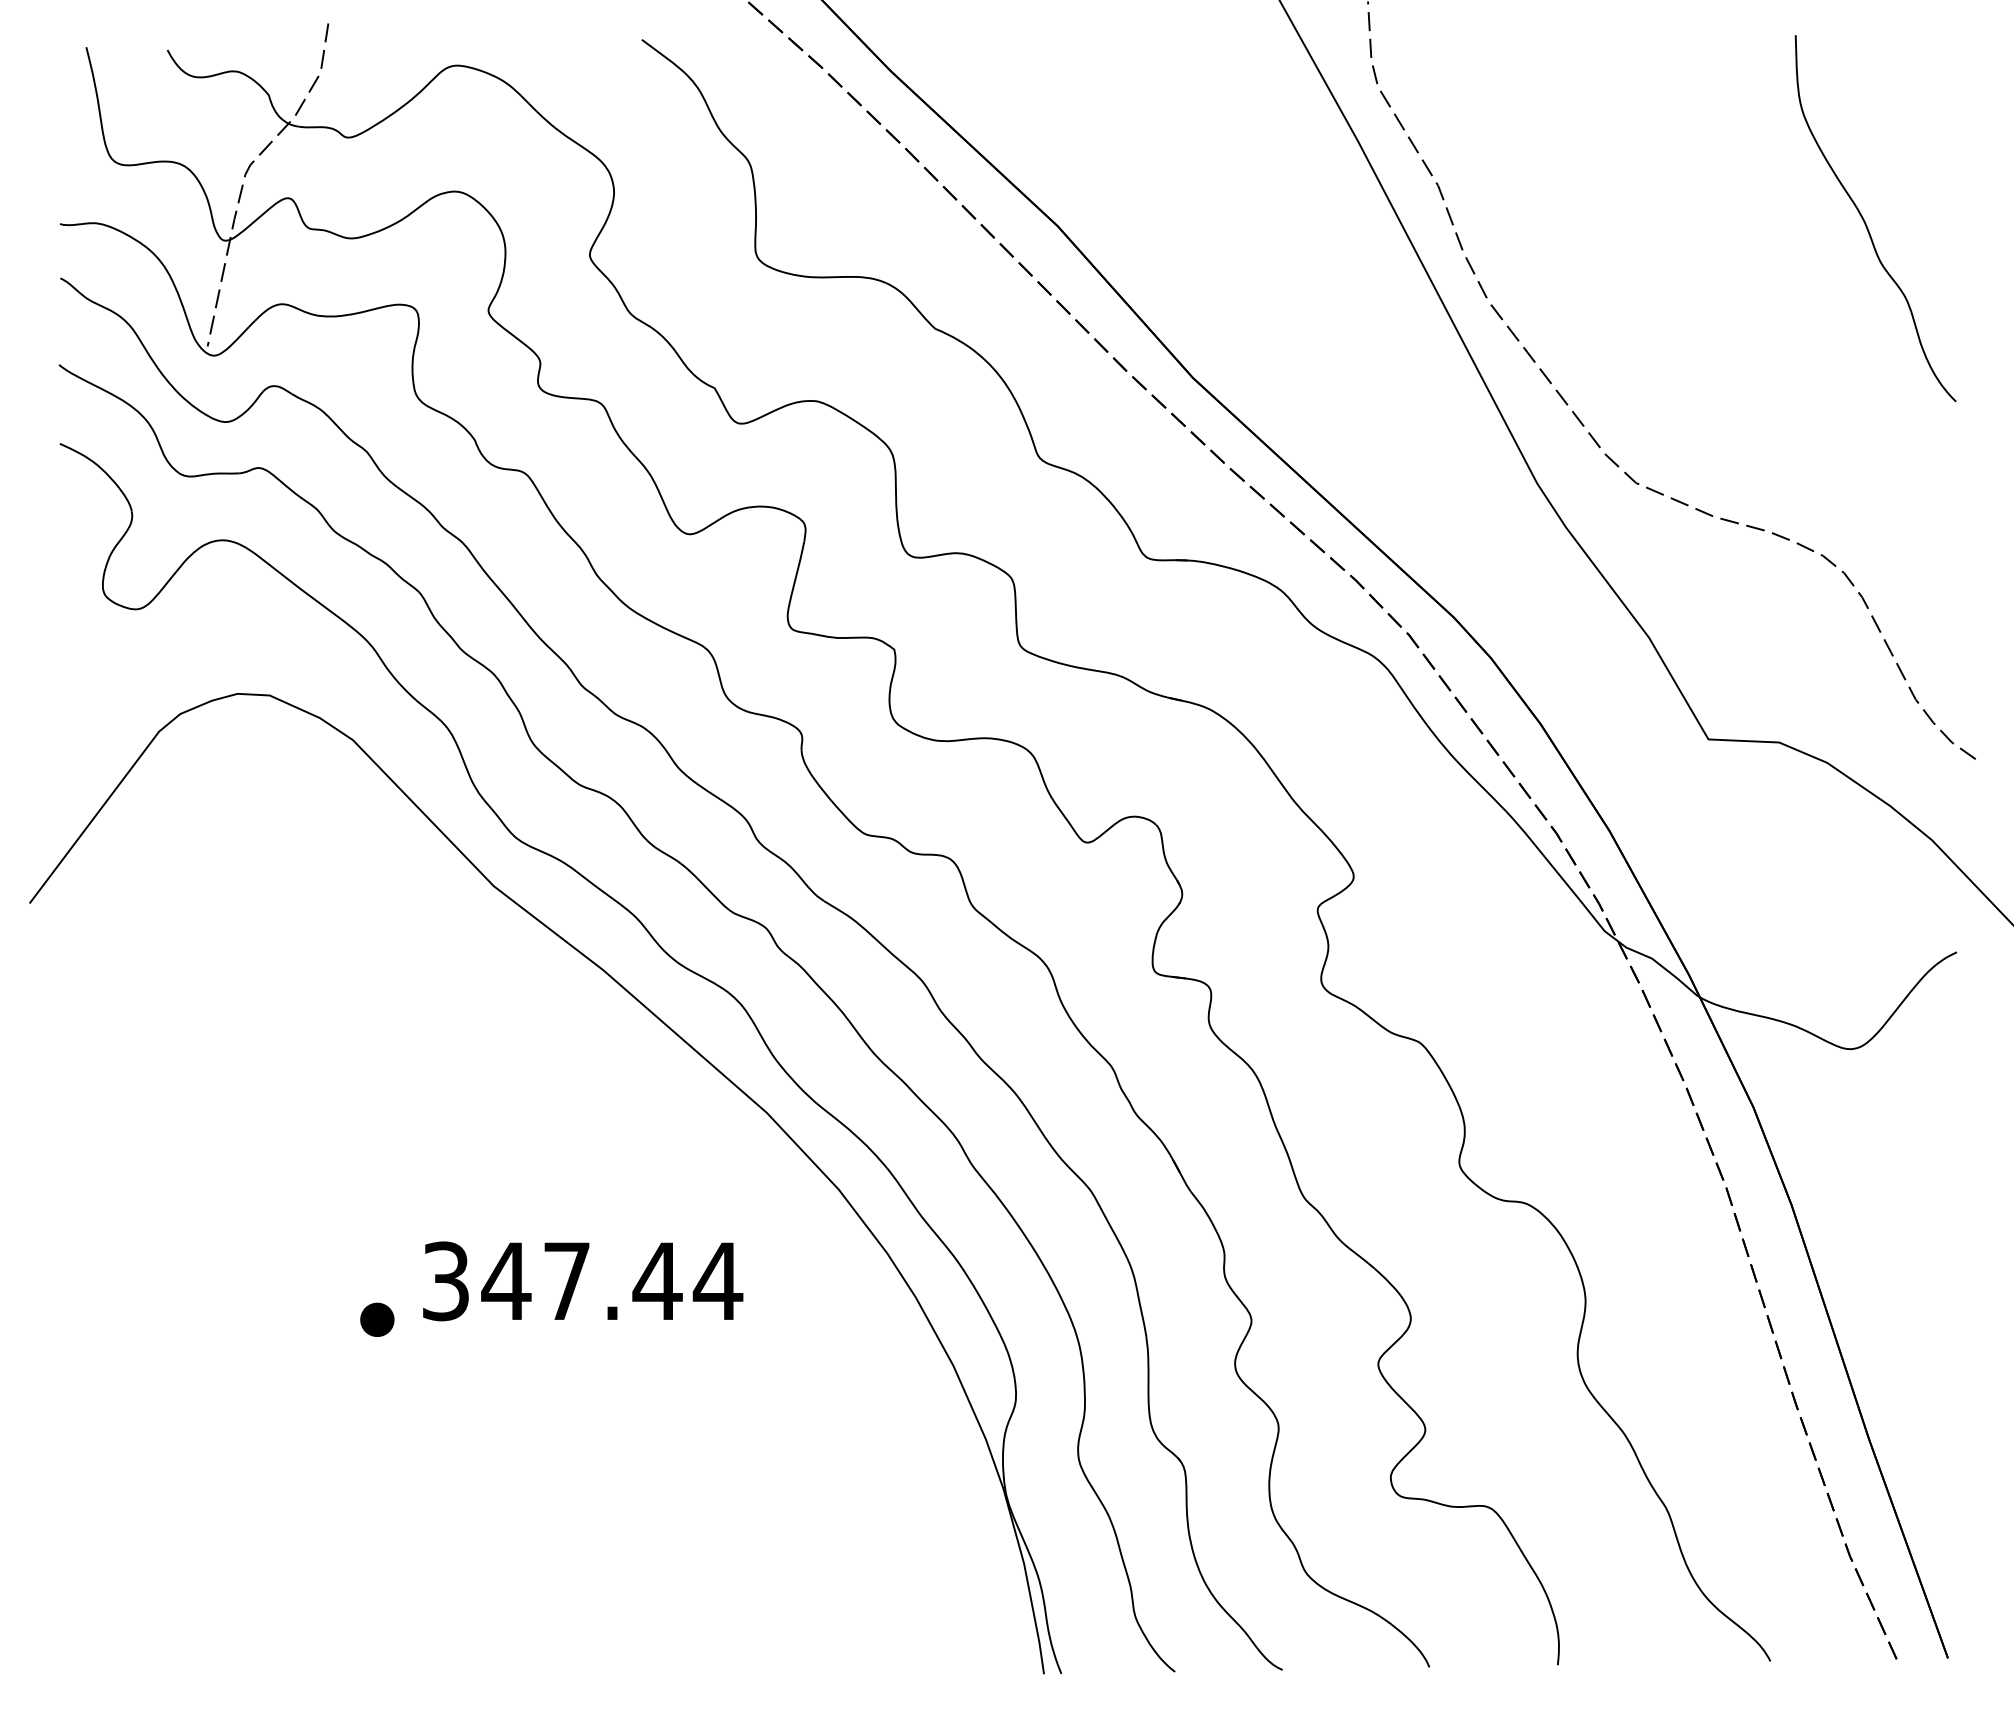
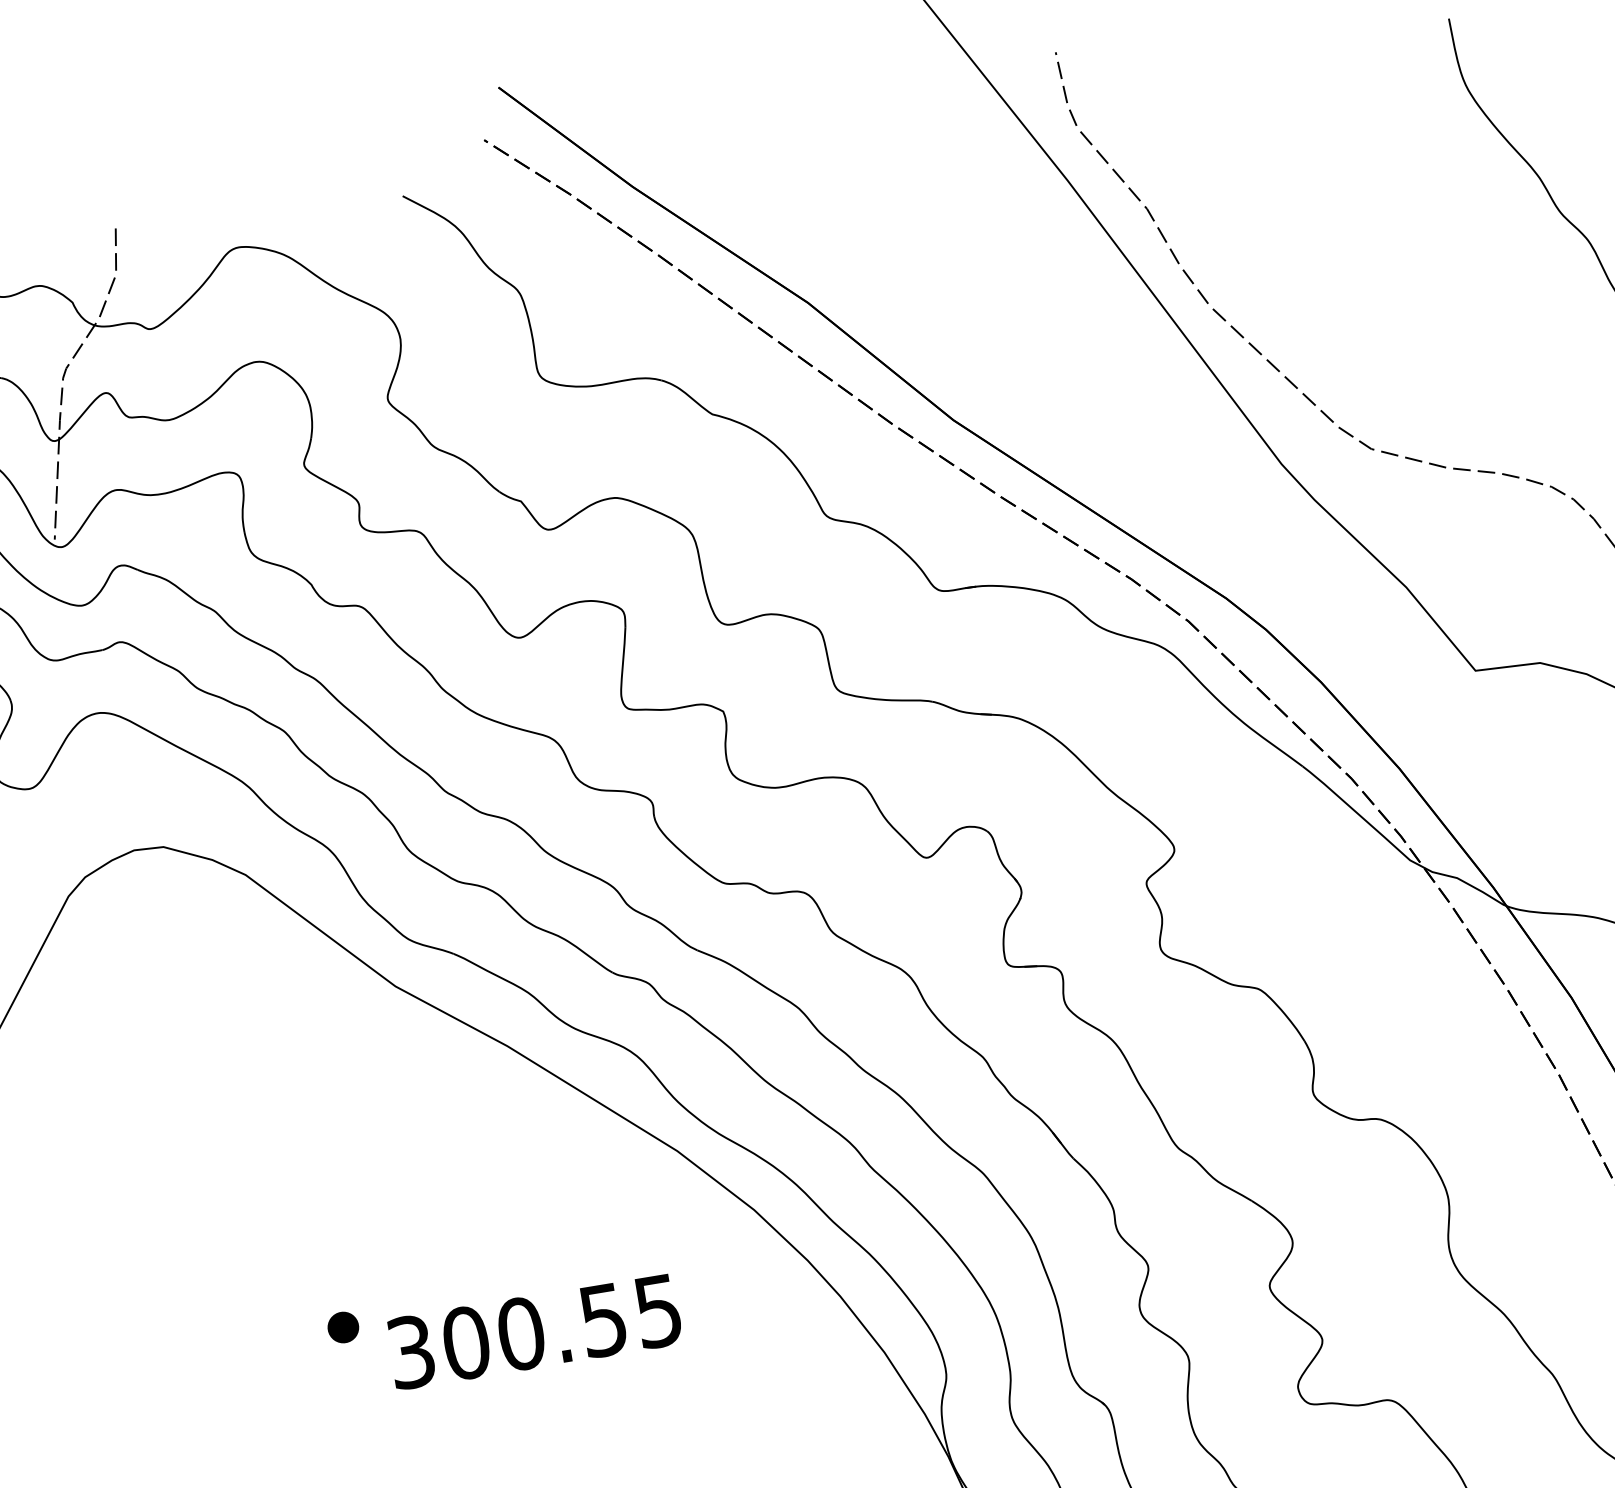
text: (612, 1281) -> (562, 1327), 347.44 -> 300.55
part: (377, 1319) -> (343, 1327), moved

